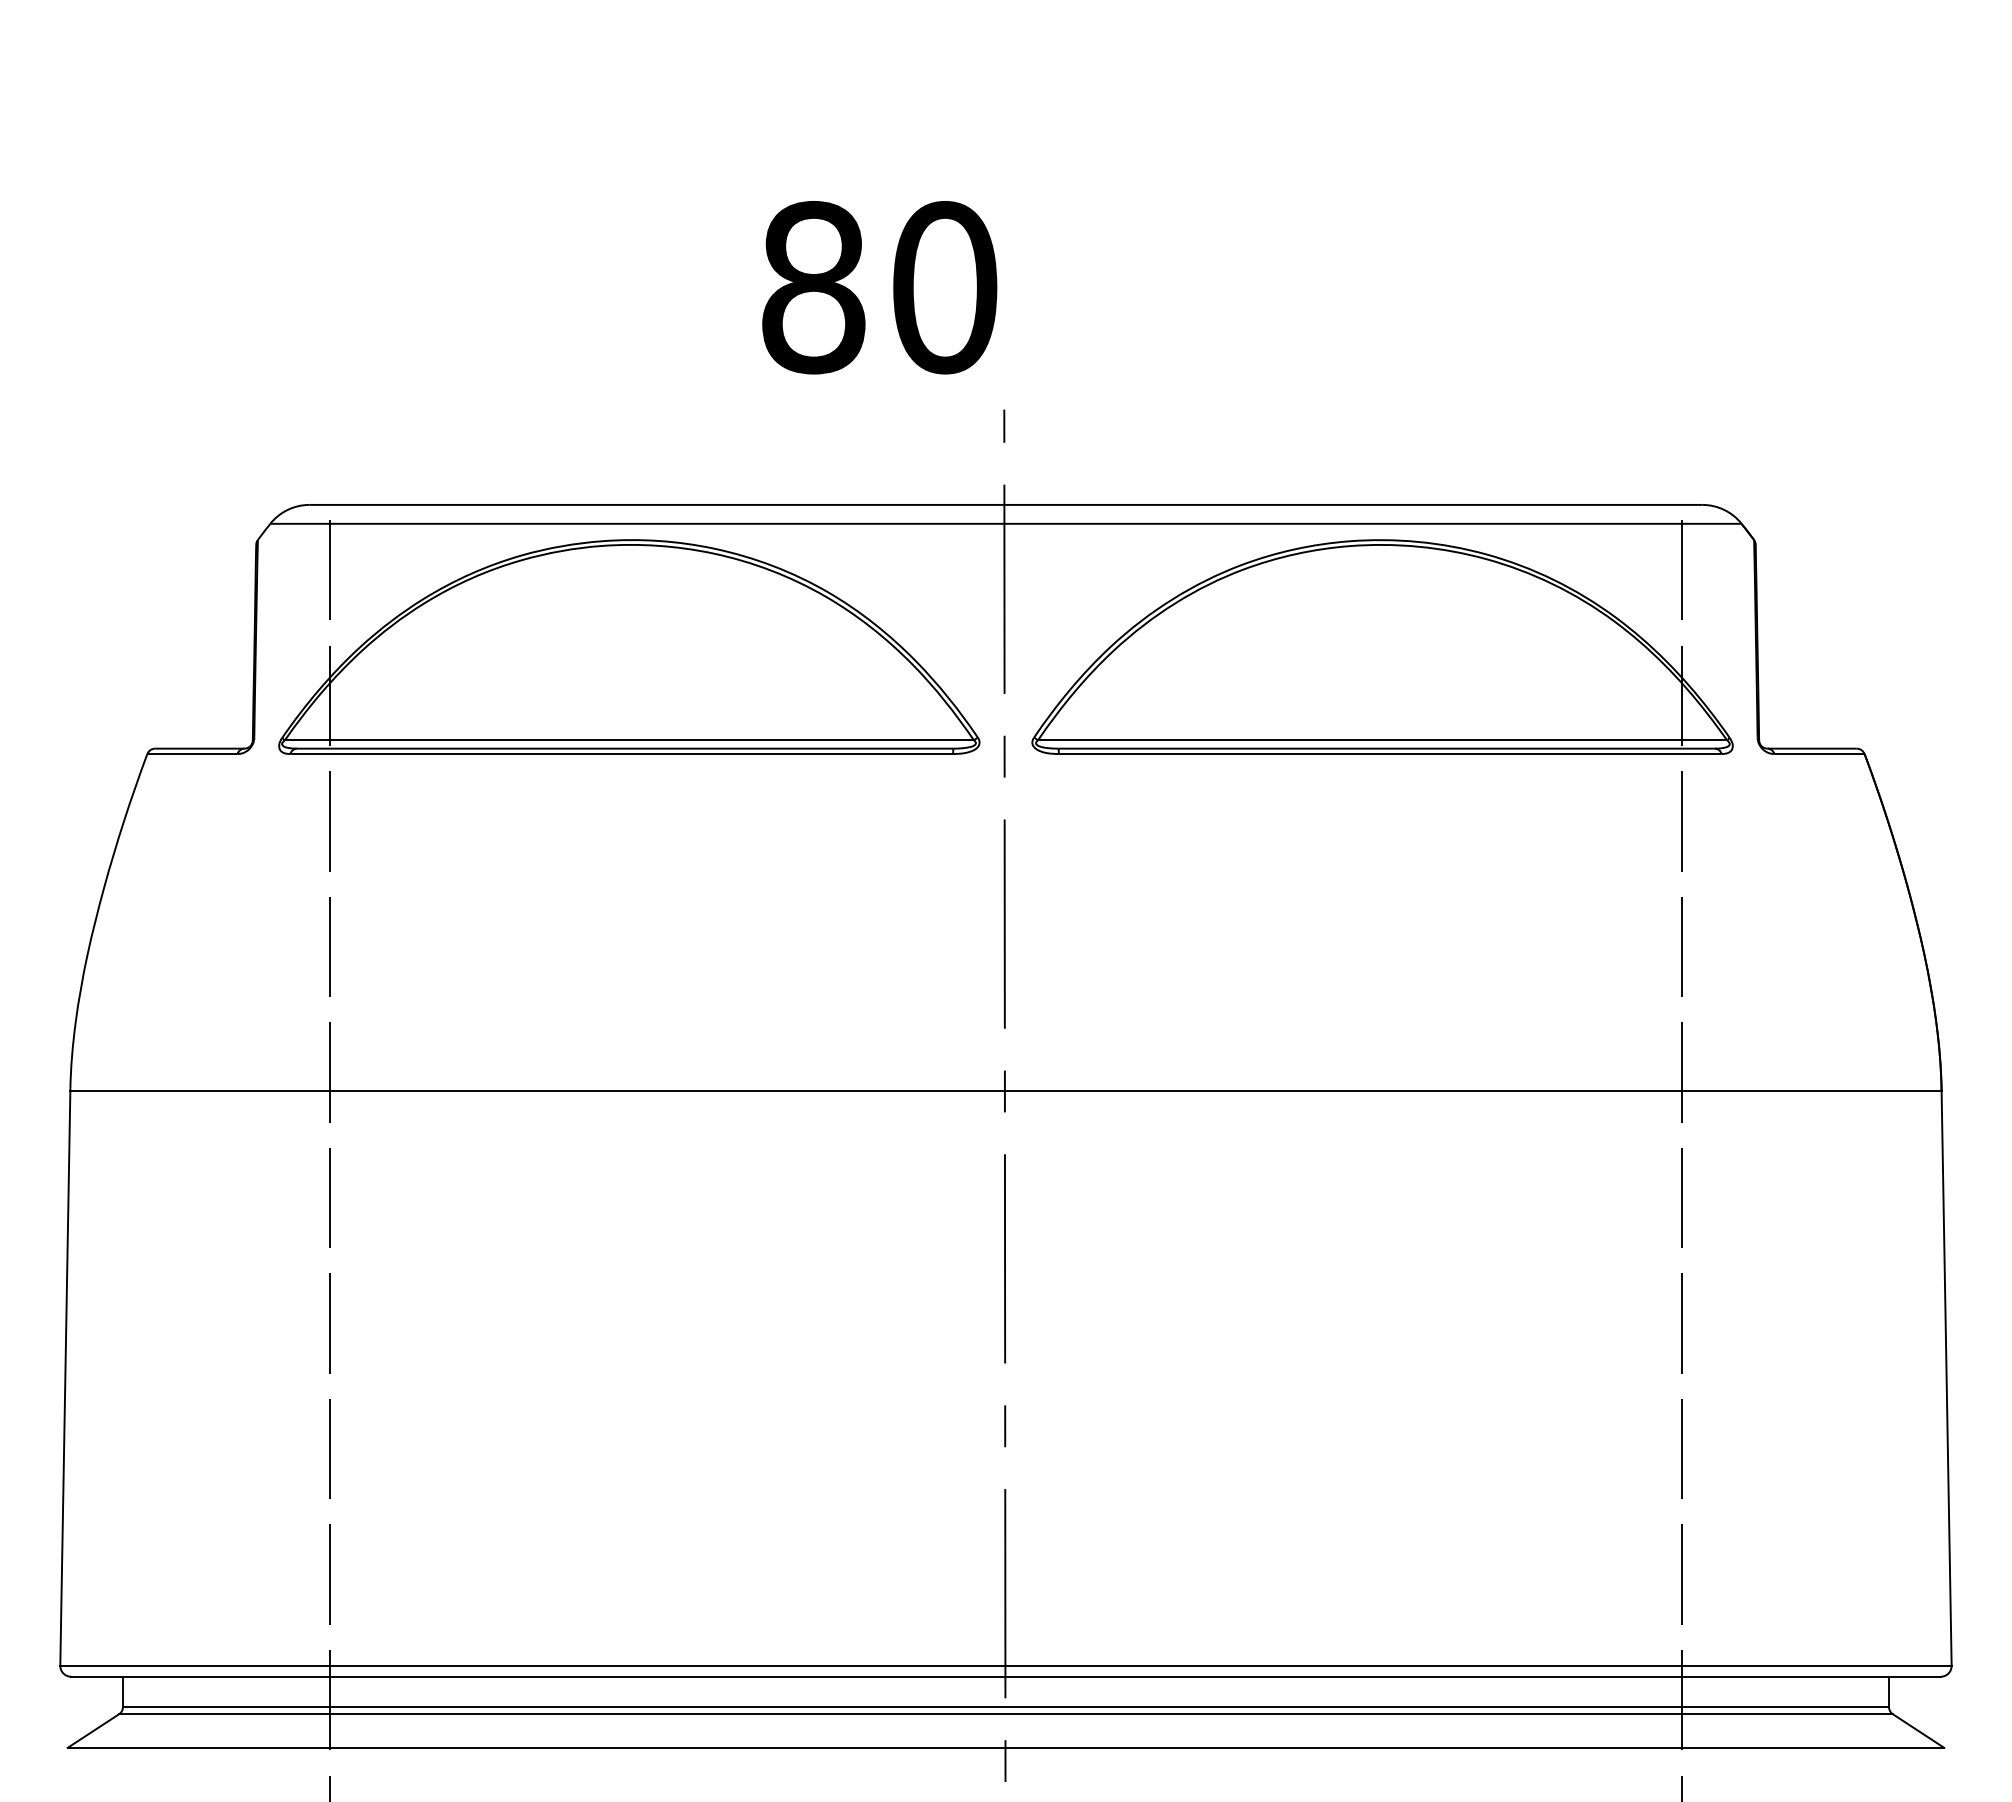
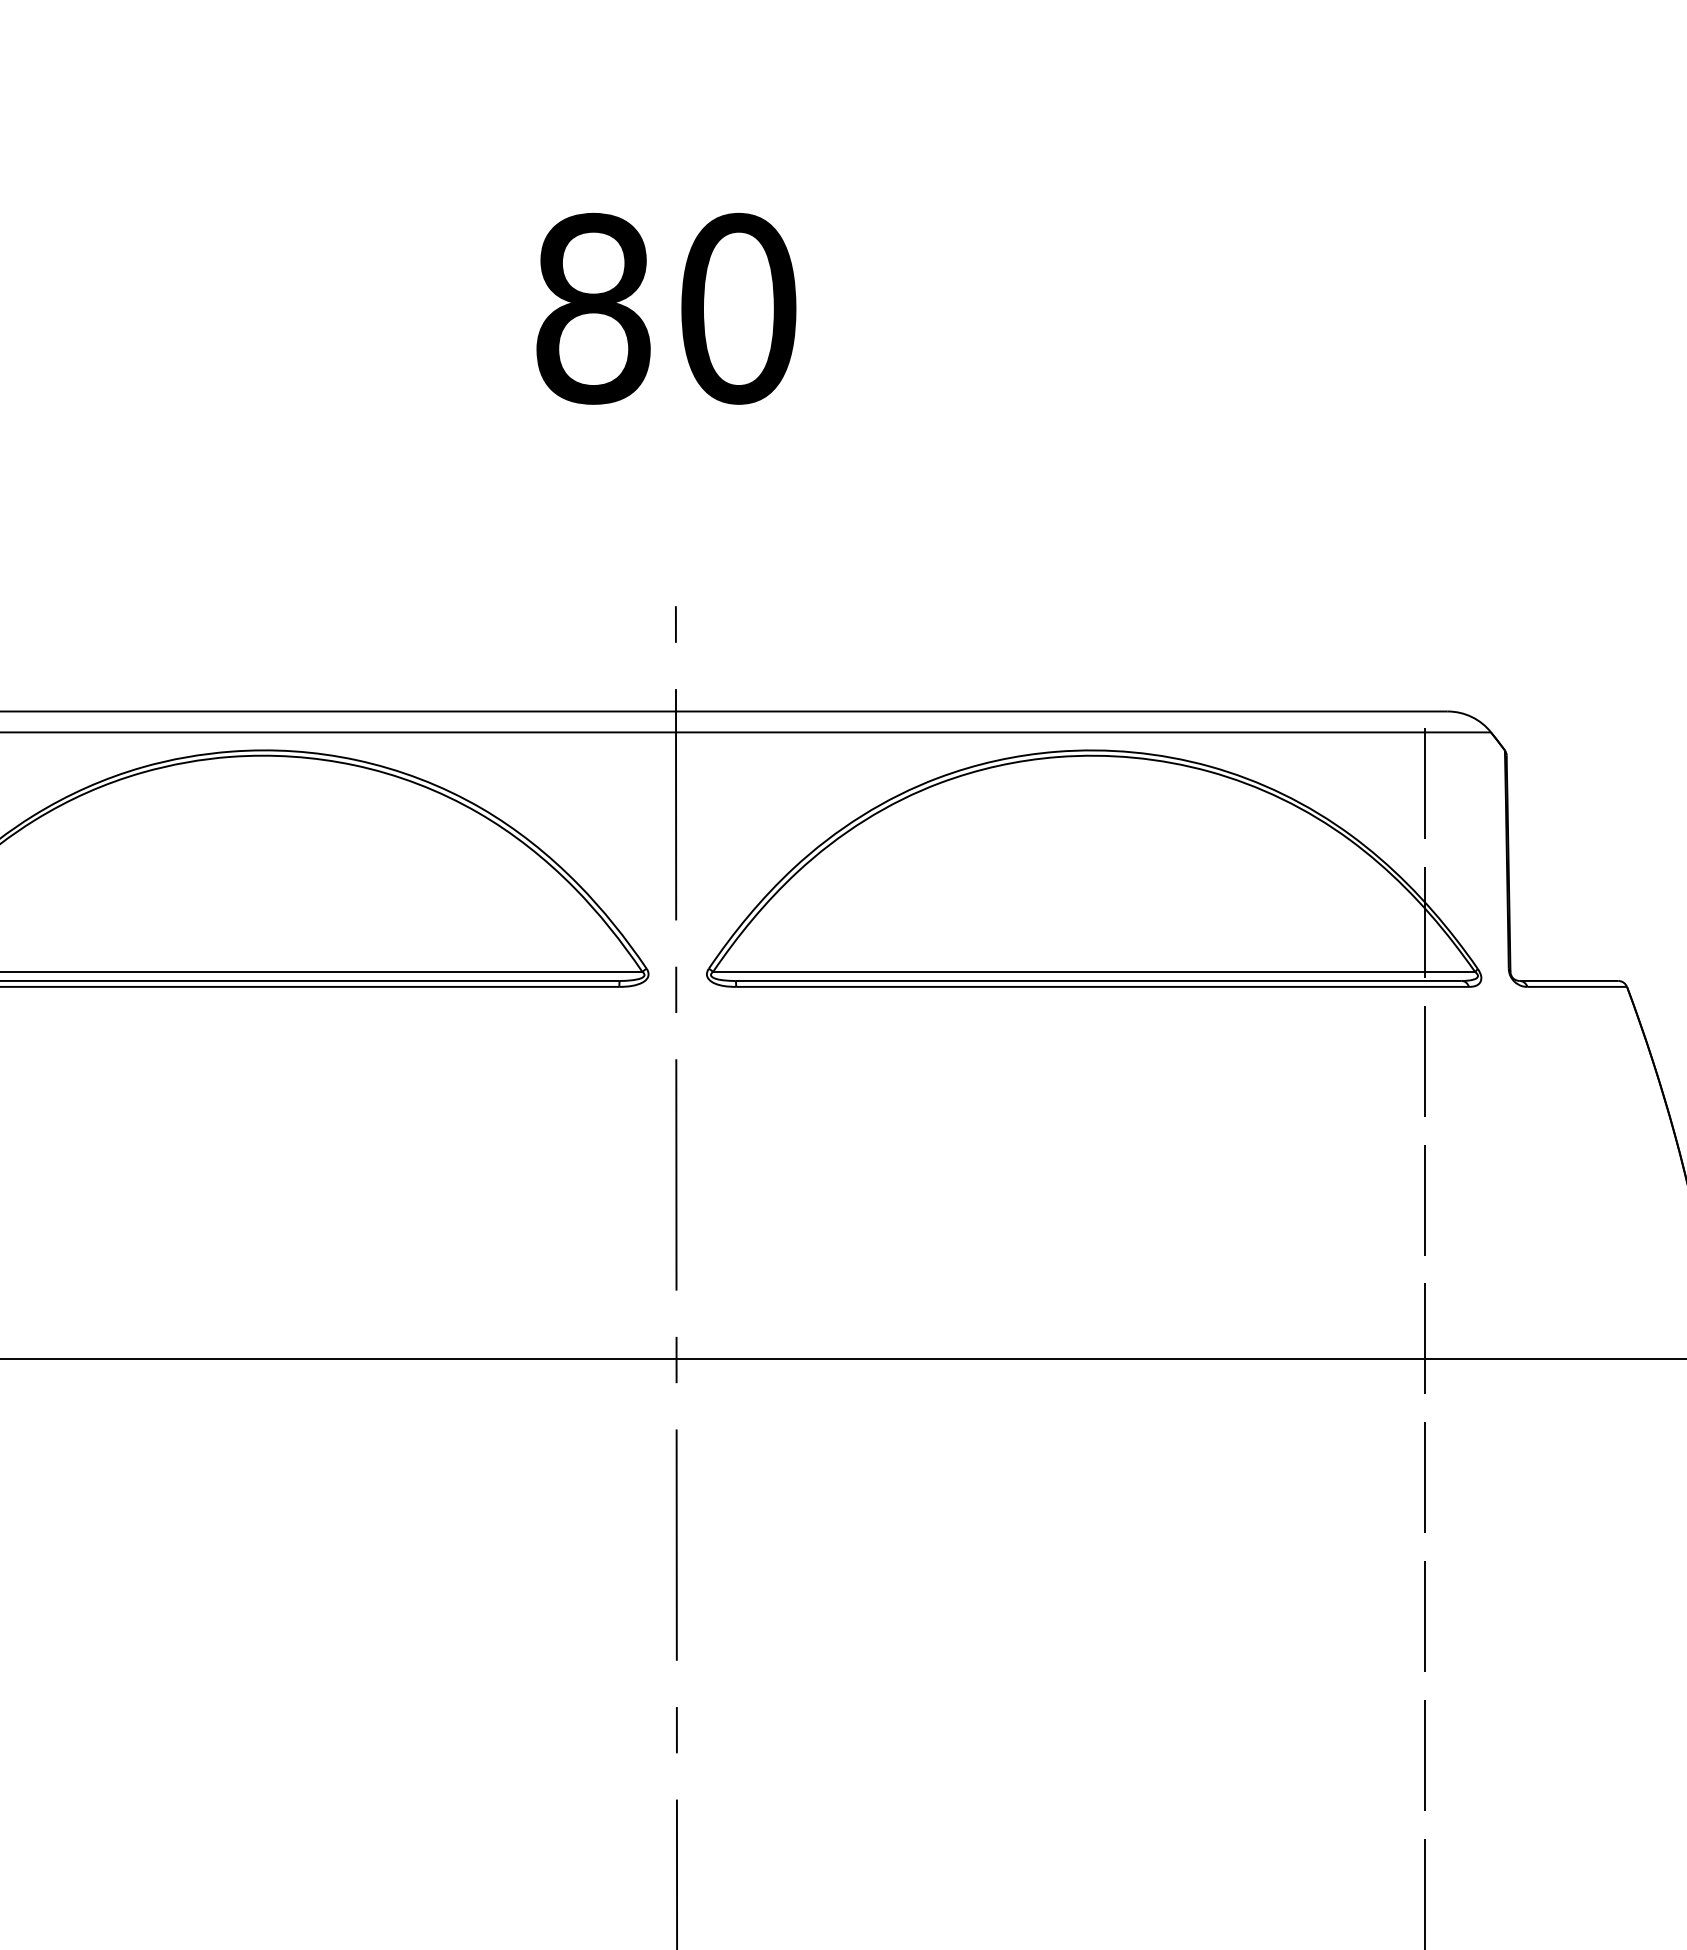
text: (879, 287) -> (666, 308), moved

